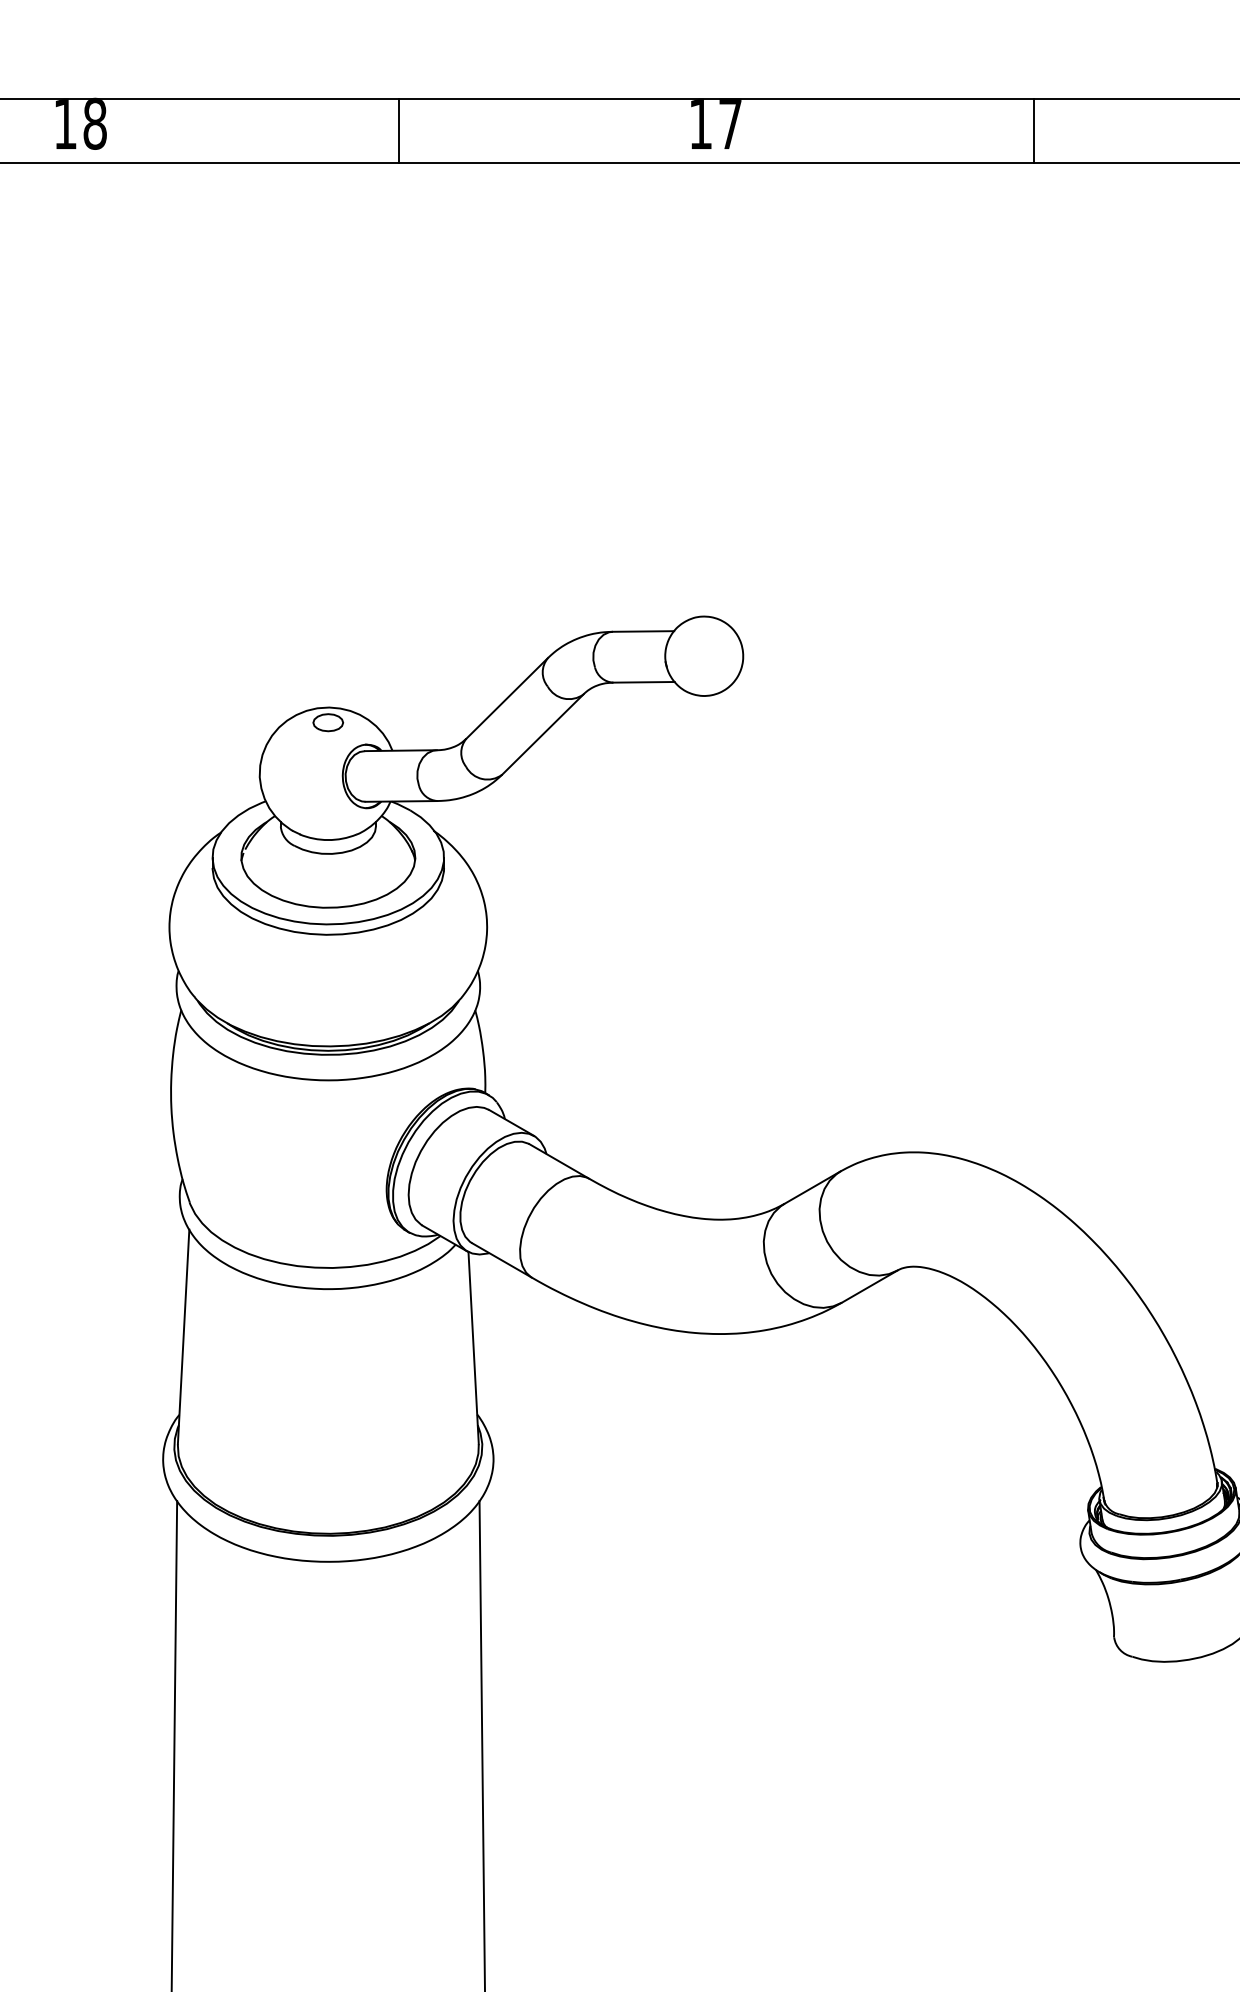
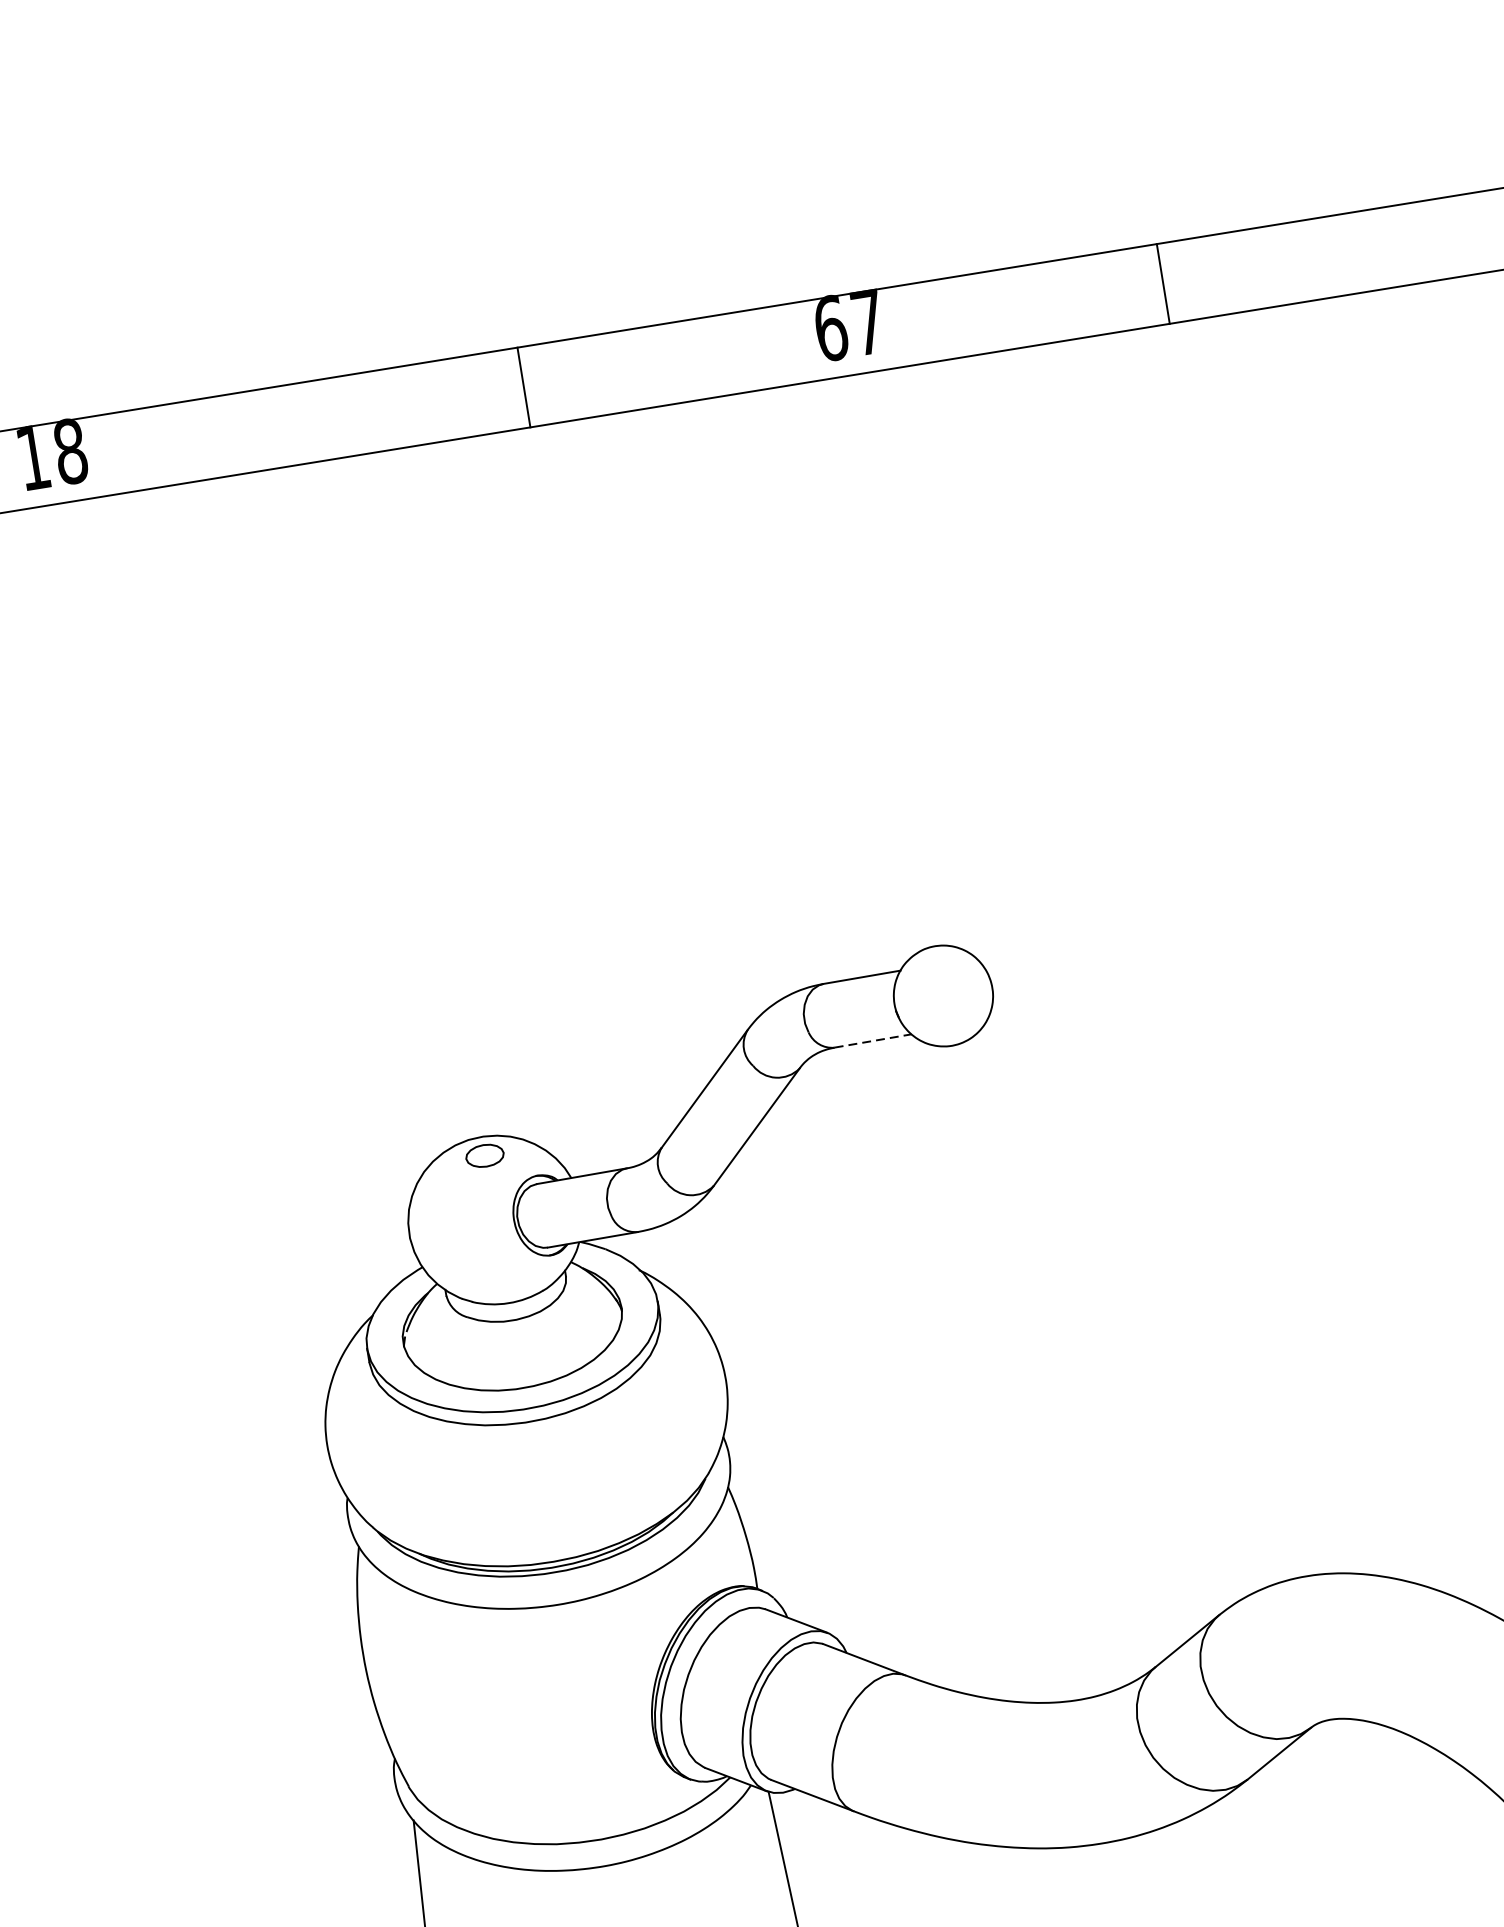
text: (700, 123) -> (830, 327), 17 -> 67
line: (399, 130) -> (524, 386), moved
line: (1034, 130) -> (1163, 283), moved
line: (644, 682) -> (873, 1041), solid -> dashed

